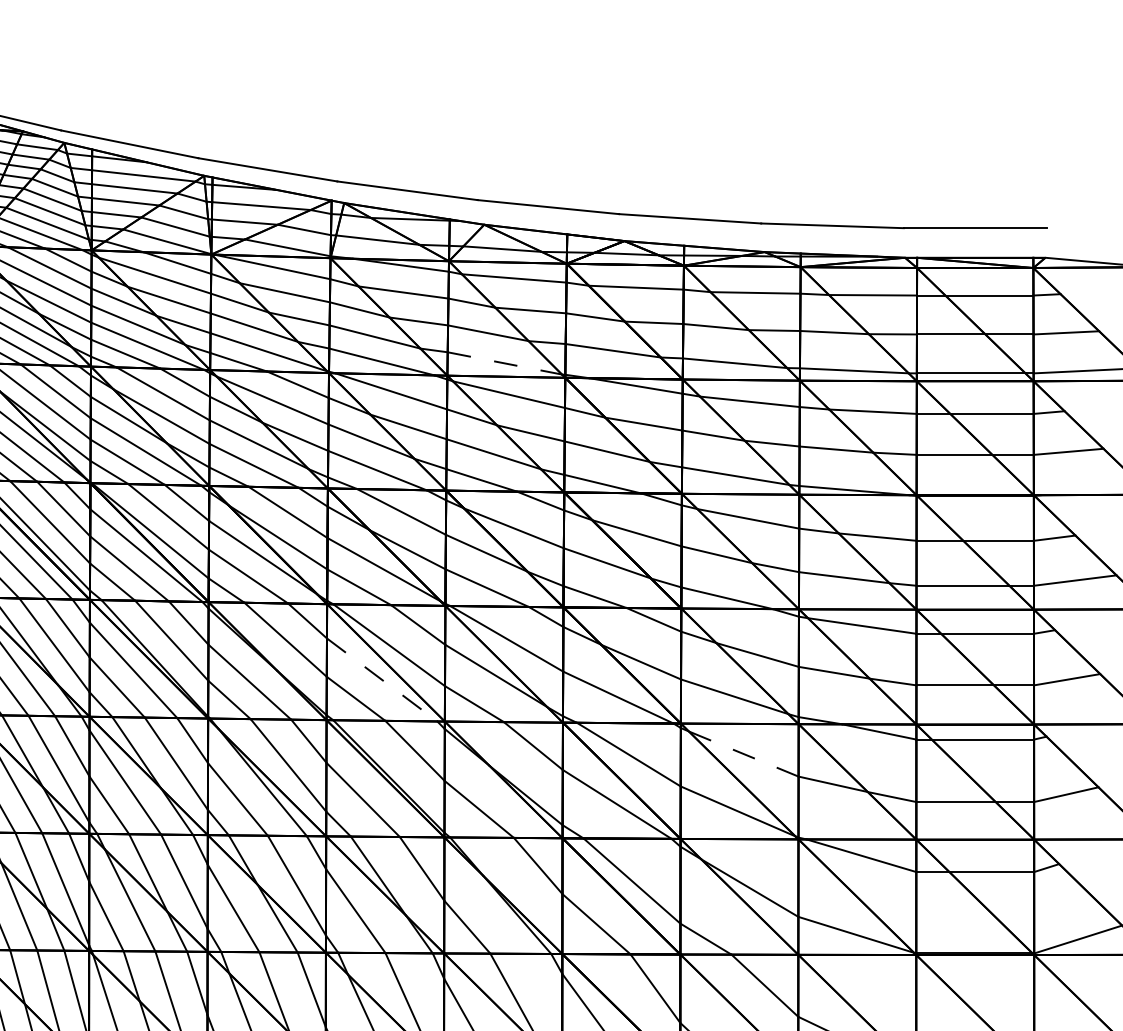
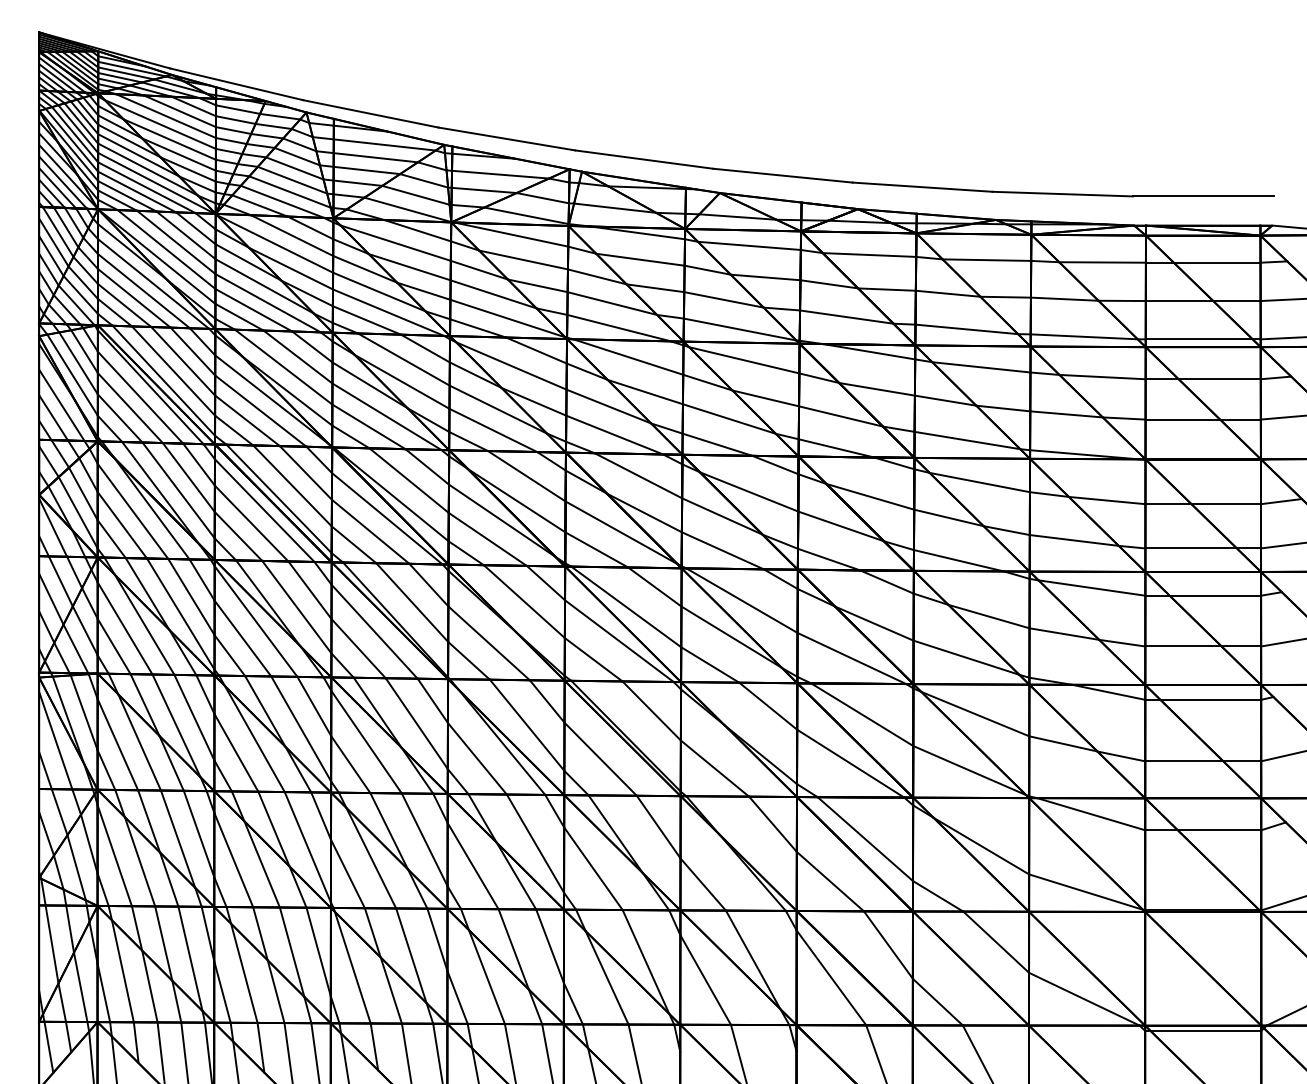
line: (505, 363) -> (740, 329), dashed -> solid
line: (382, 680) -> (619, 641), dashed -> solid
line: (742, 753) -> (974, 713), dashed -> solid

